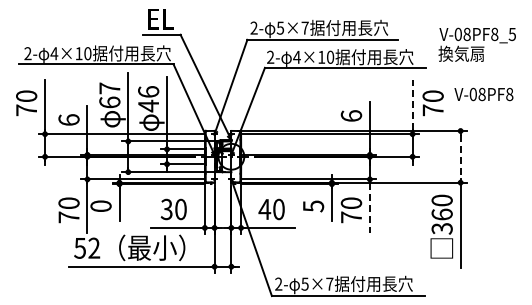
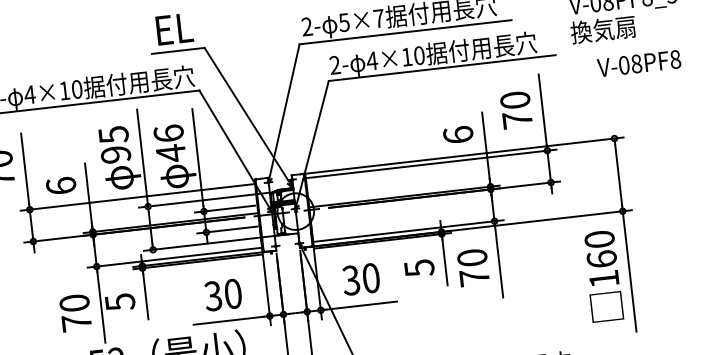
text: (483, 94) -> (638, 63), moved
text: (109, 95) -> (114, 144), 67 -> 95
text: (432, 103) -> (515, 110), moved
line: (412, 104) -> (542, 108), dashed -> solid
line: (460, 156) -> (618, 174), dashed -> solid
text: (100, 206) -> (119, 302), 0 -> 5
line: (369, 208) -> (498, 262), dashed -> solid
text: (264, 209) -> (350, 280), 40 -> 30
text: (441, 228) -> (603, 278), 360 -> 160

